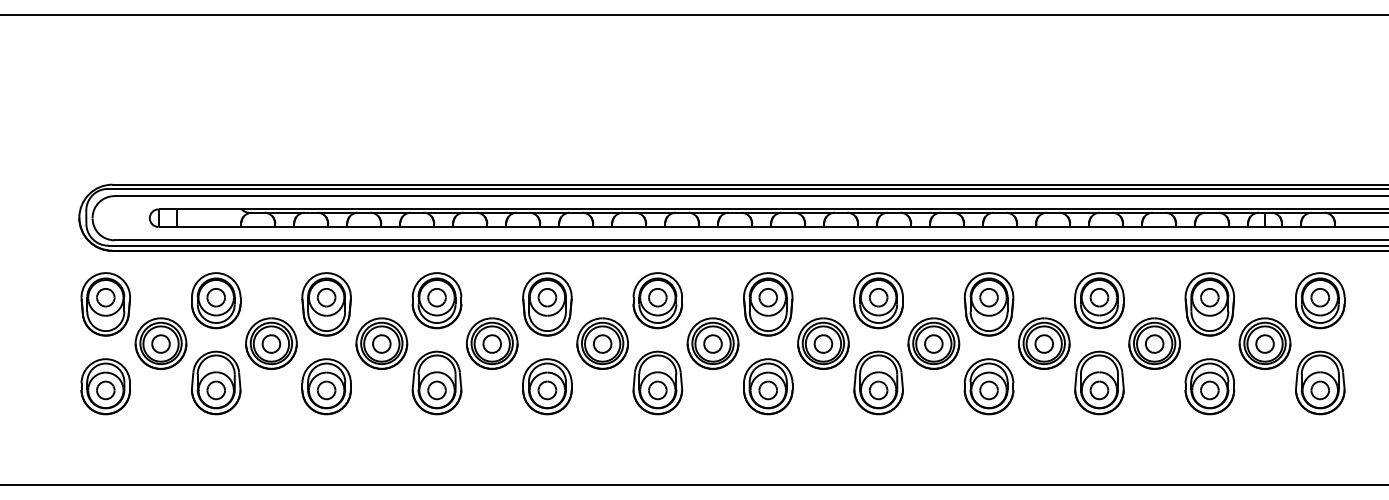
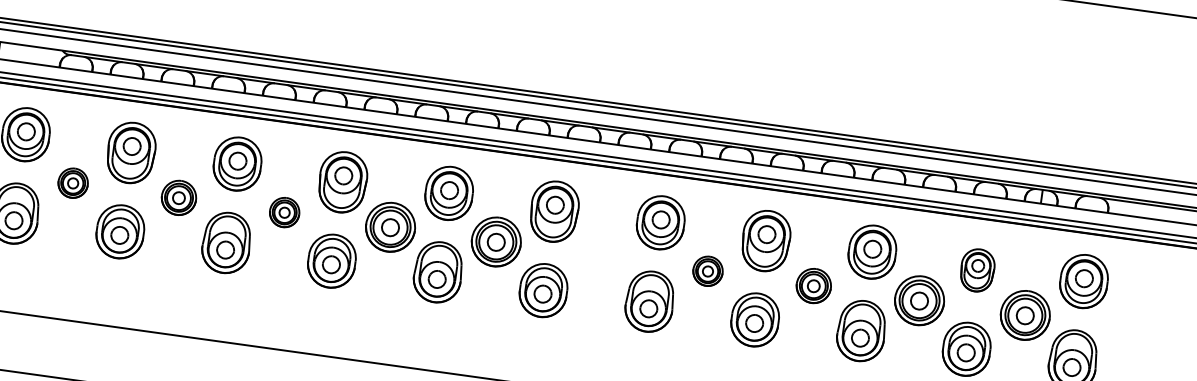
part: (1209, 304) -> (977, 270), size x0.7
part: (271, 343) -> (73, 183), size x0.6
part: (381, 343) -> (178, 197), size x0.7
part: (491, 343) -> (284, 212), size x0.6
part: (823, 343) -> (602, 256), removed
part: (933, 343) -> (707, 271), size x0.6
part: (1044, 343) -> (814, 285), size x0.7

